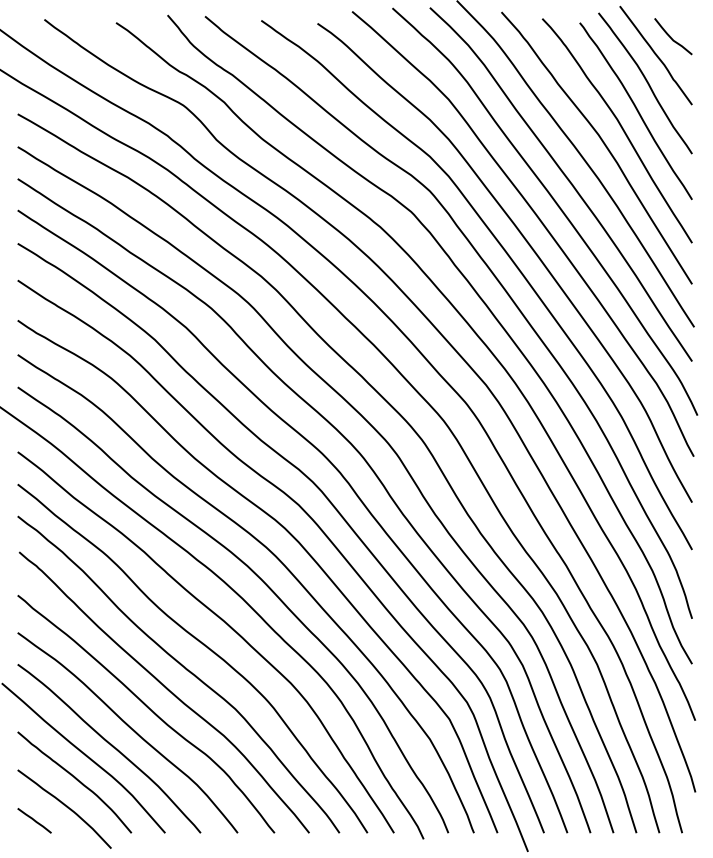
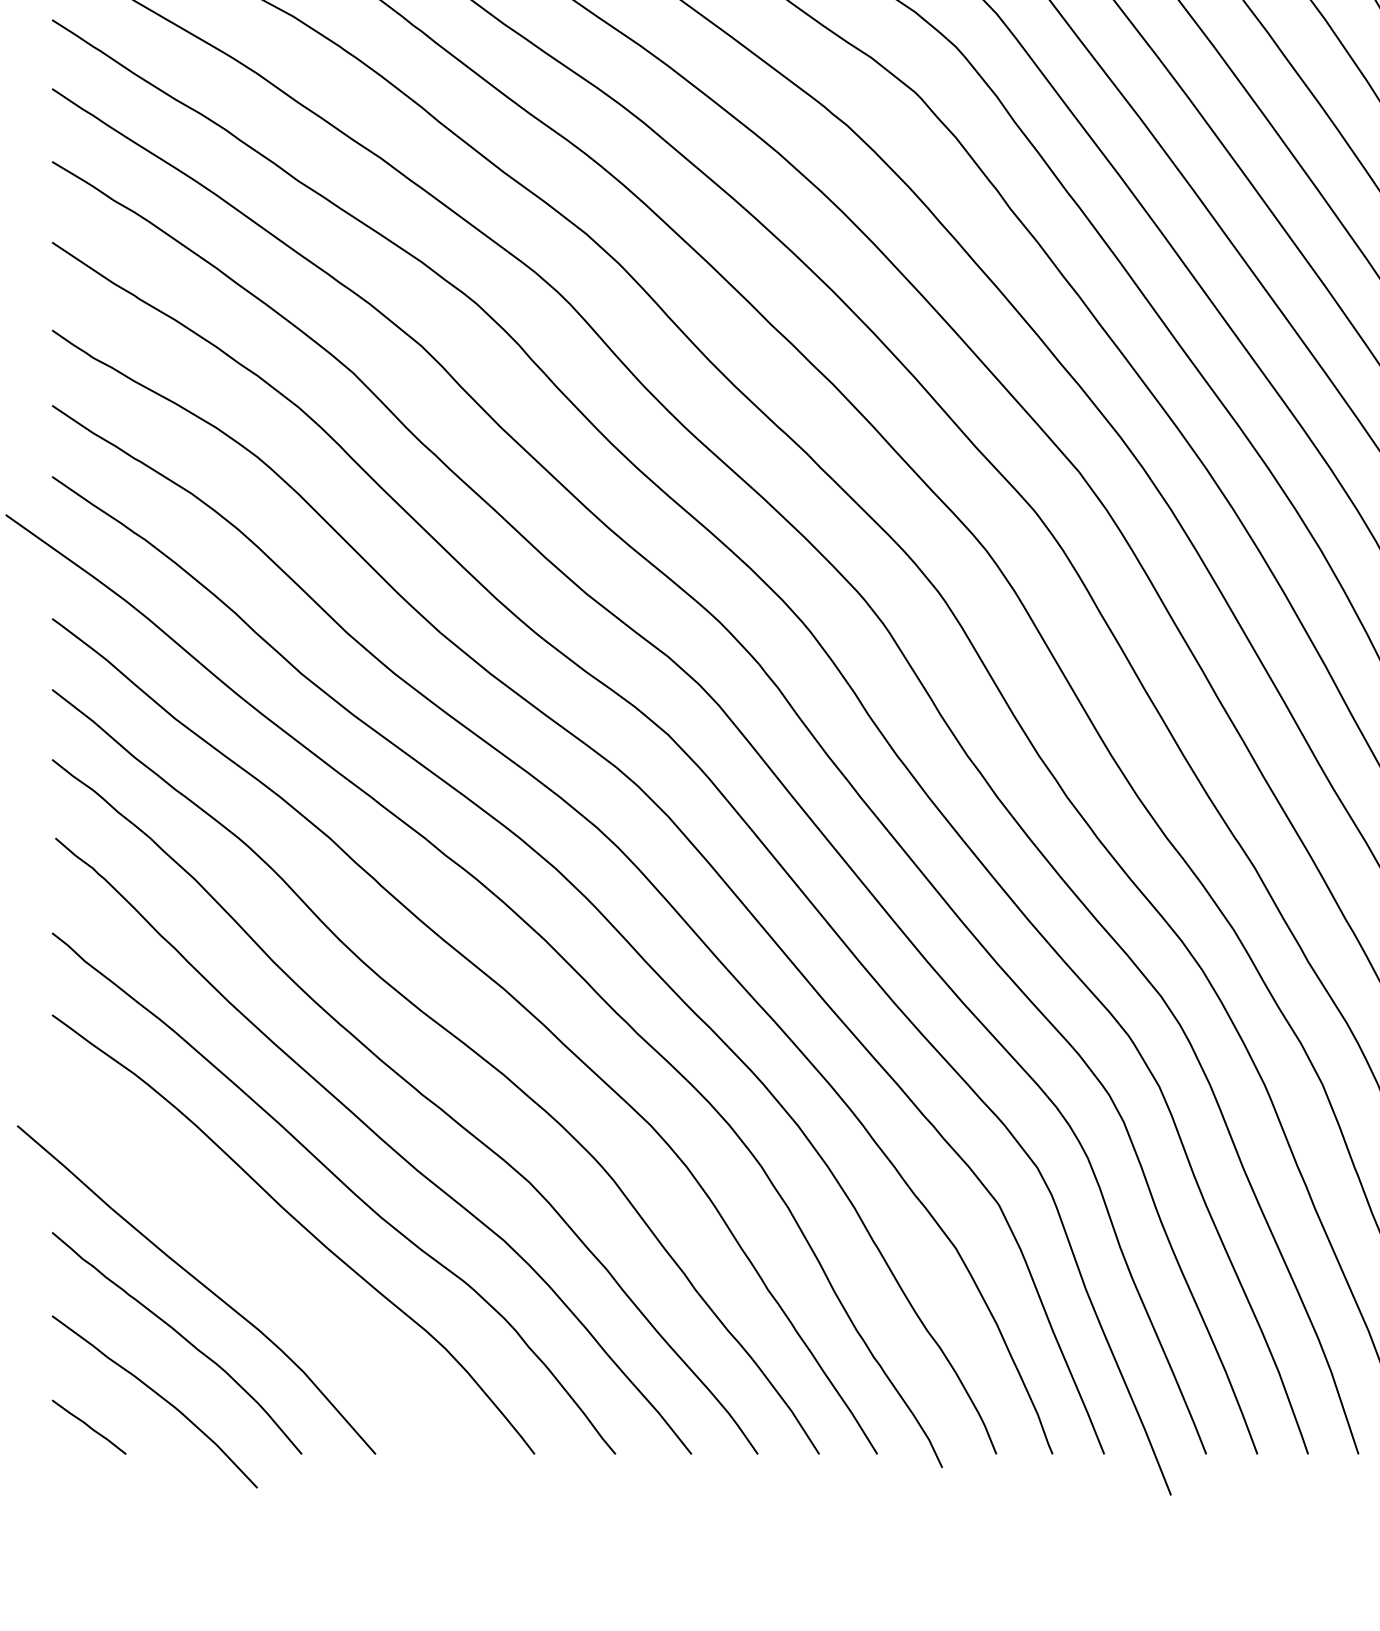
curve: (111, 746) -> (257, 1264), removed

